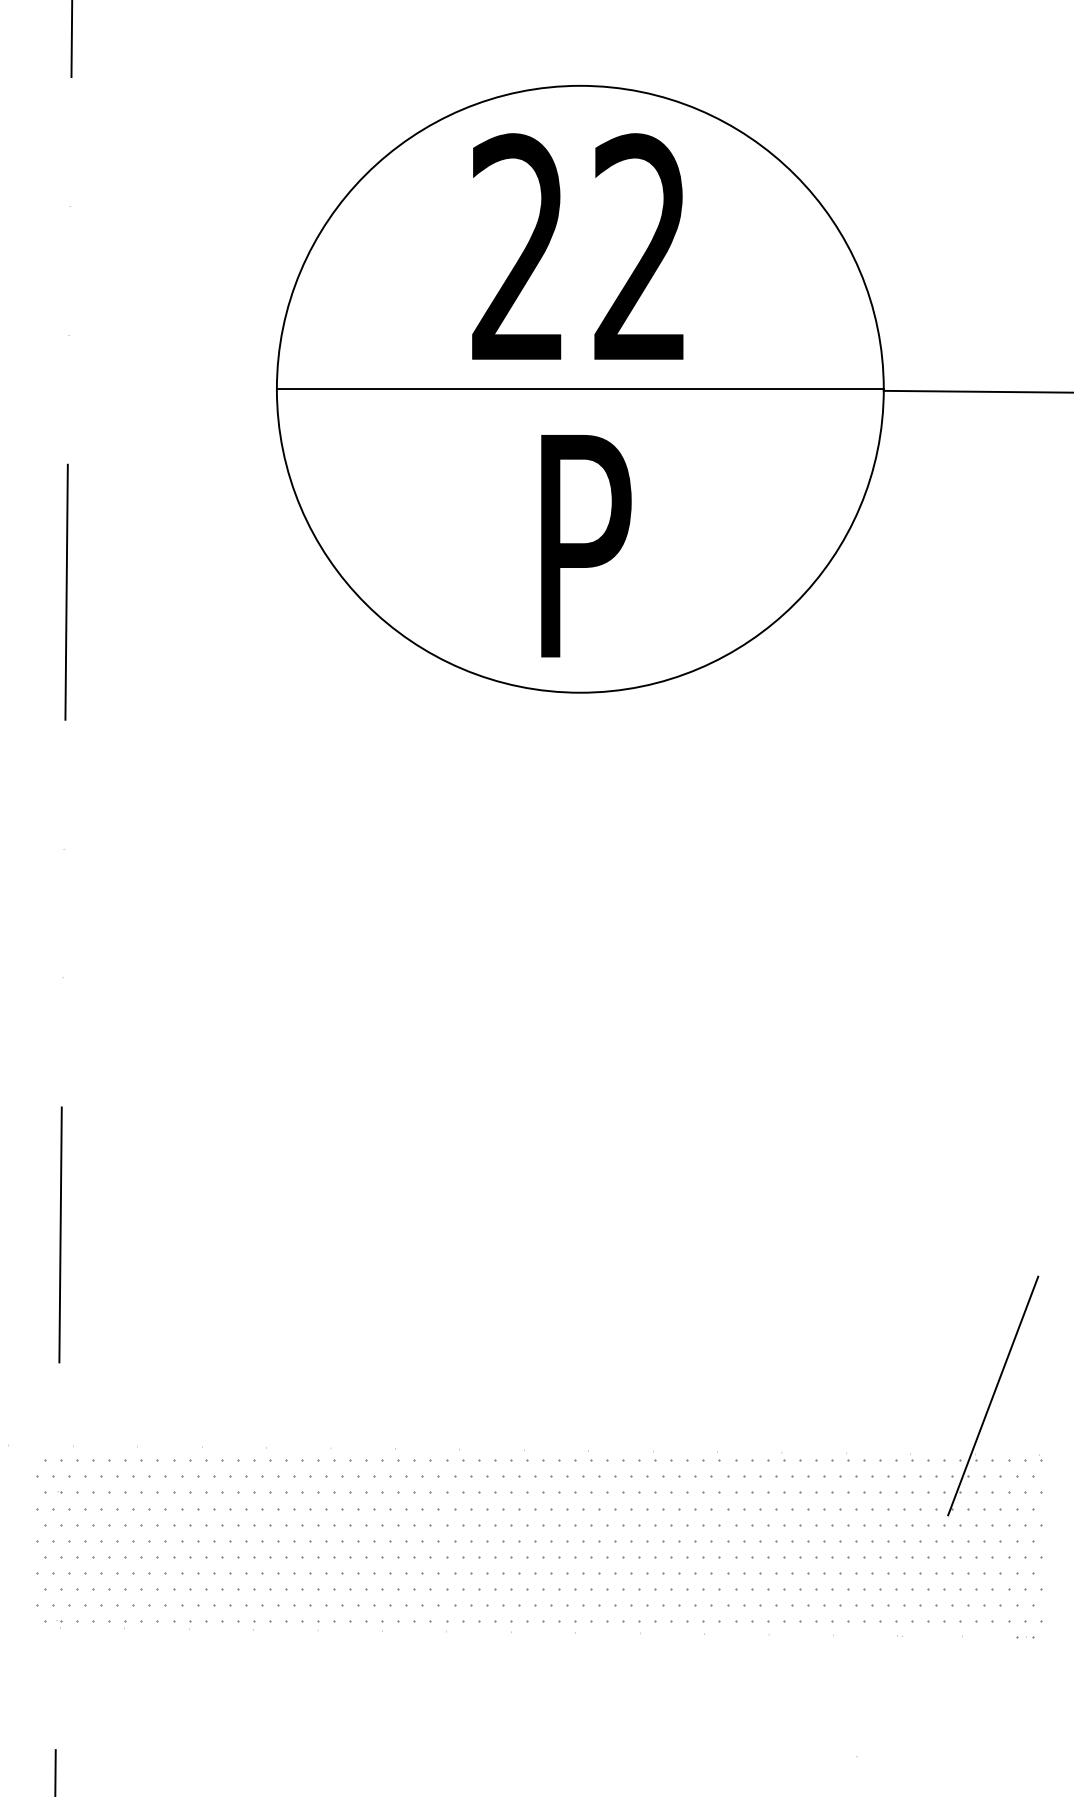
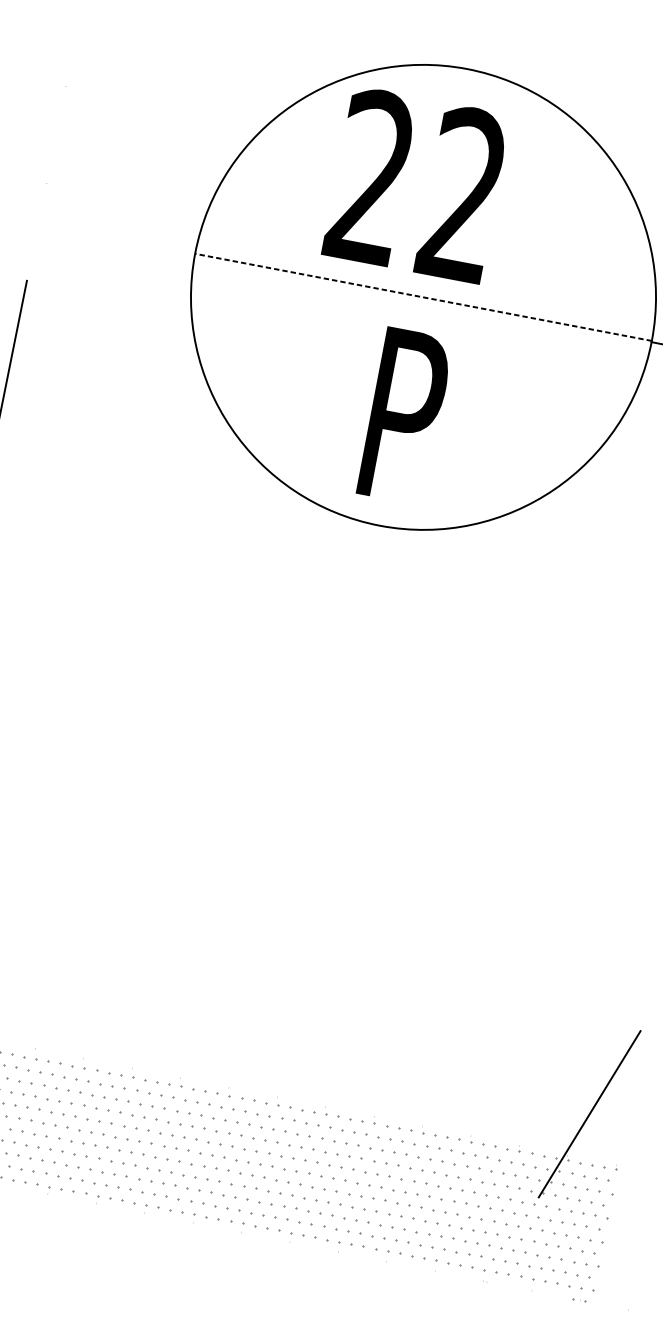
text: (577, 246) -> (416, 184), moved
line: (579, 389) -> (422, 297), solid -> dashed

